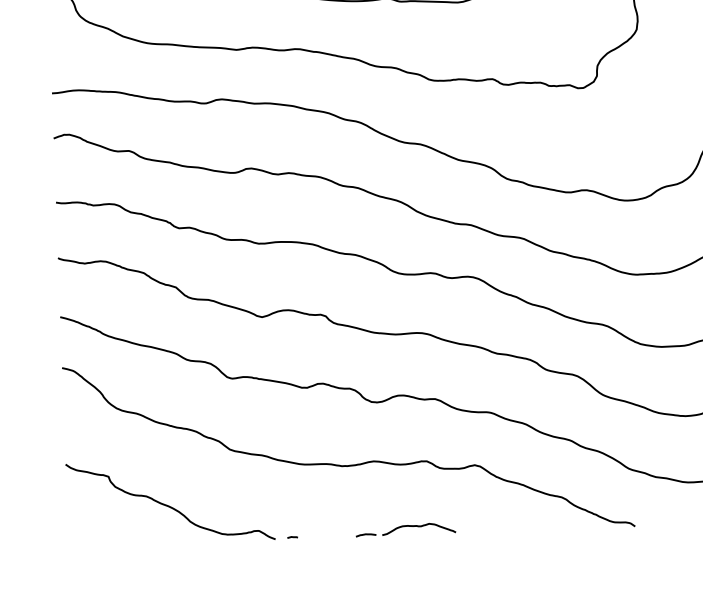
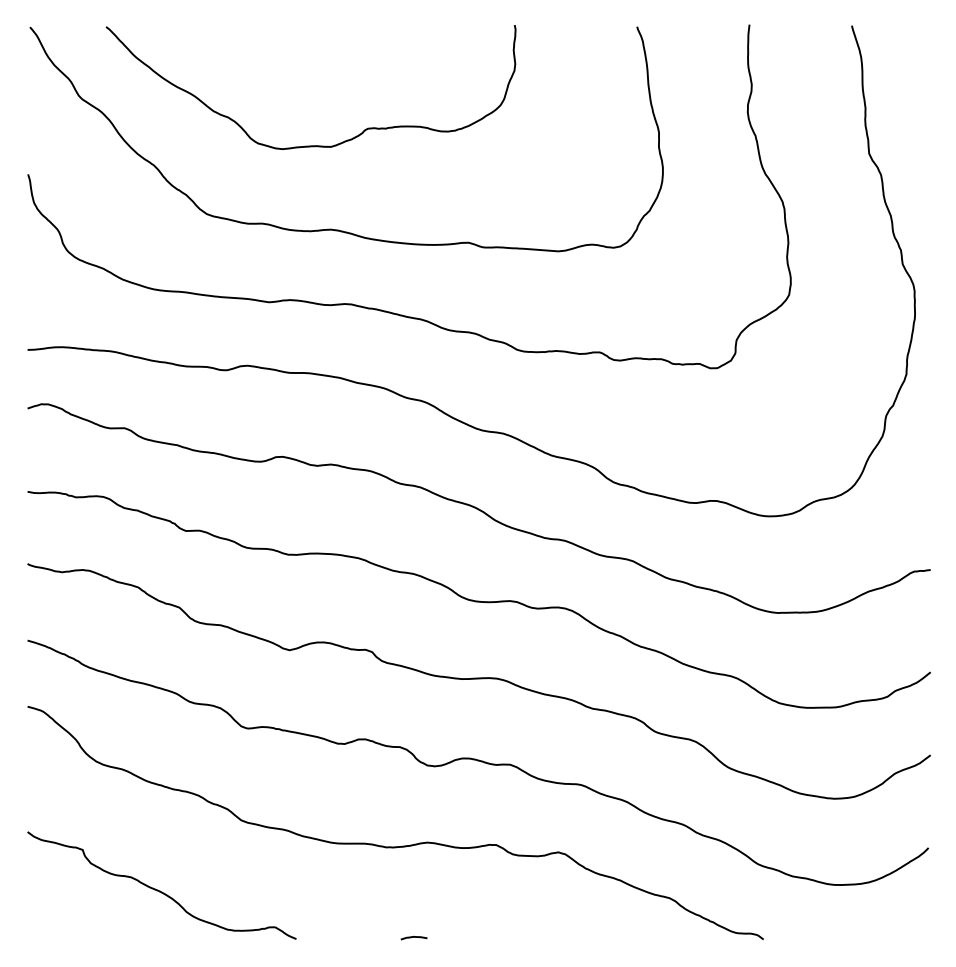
curve: (418, 526) -> (482, 929), removed
line: (292, 536) -> (318, 936), removed

